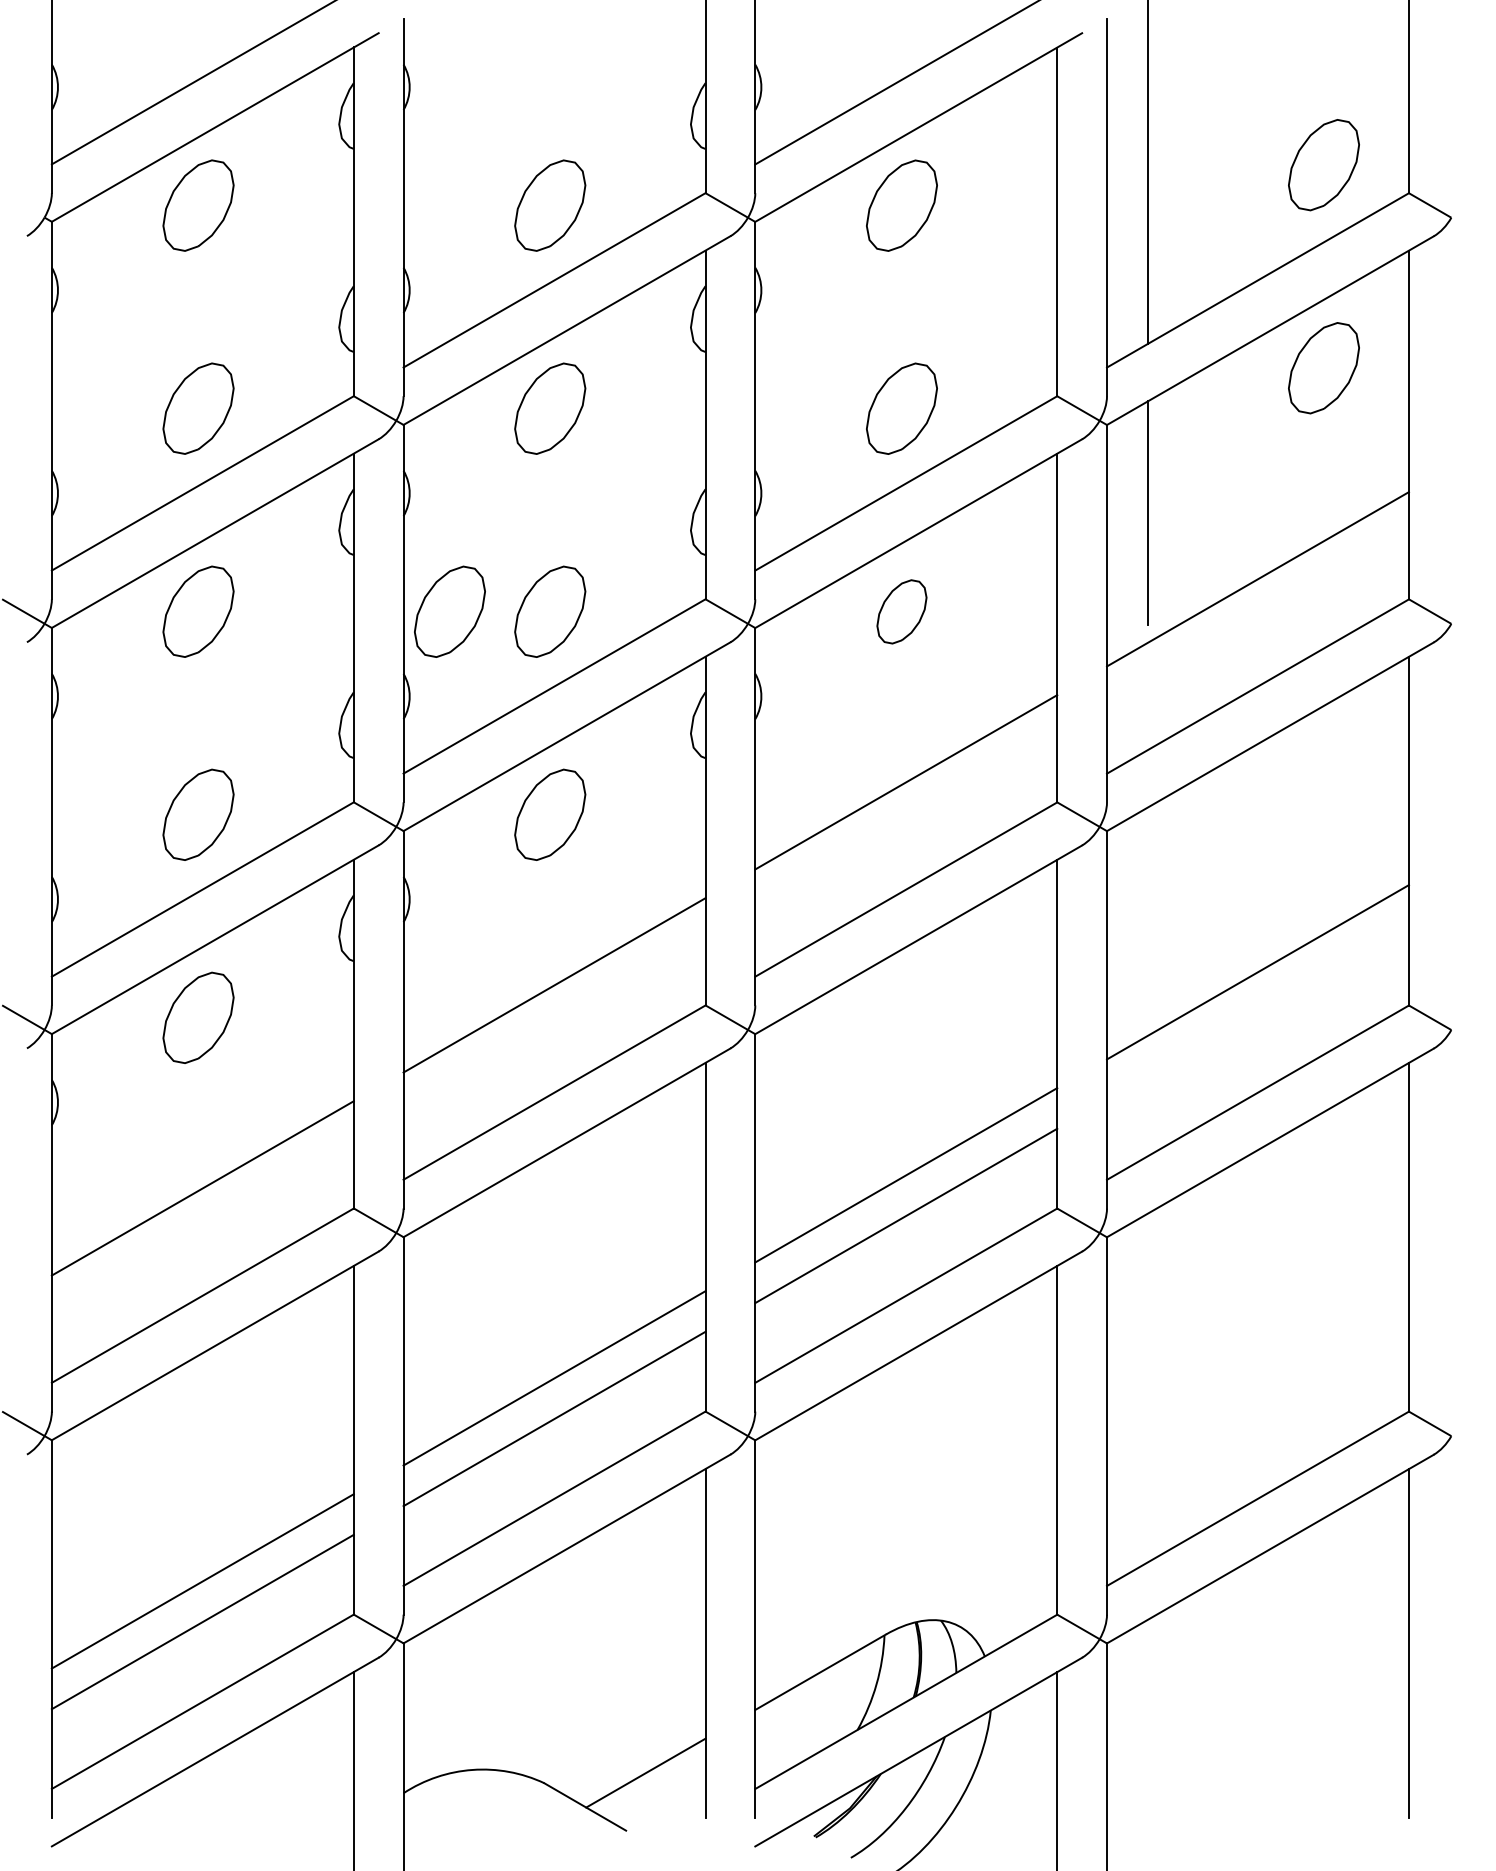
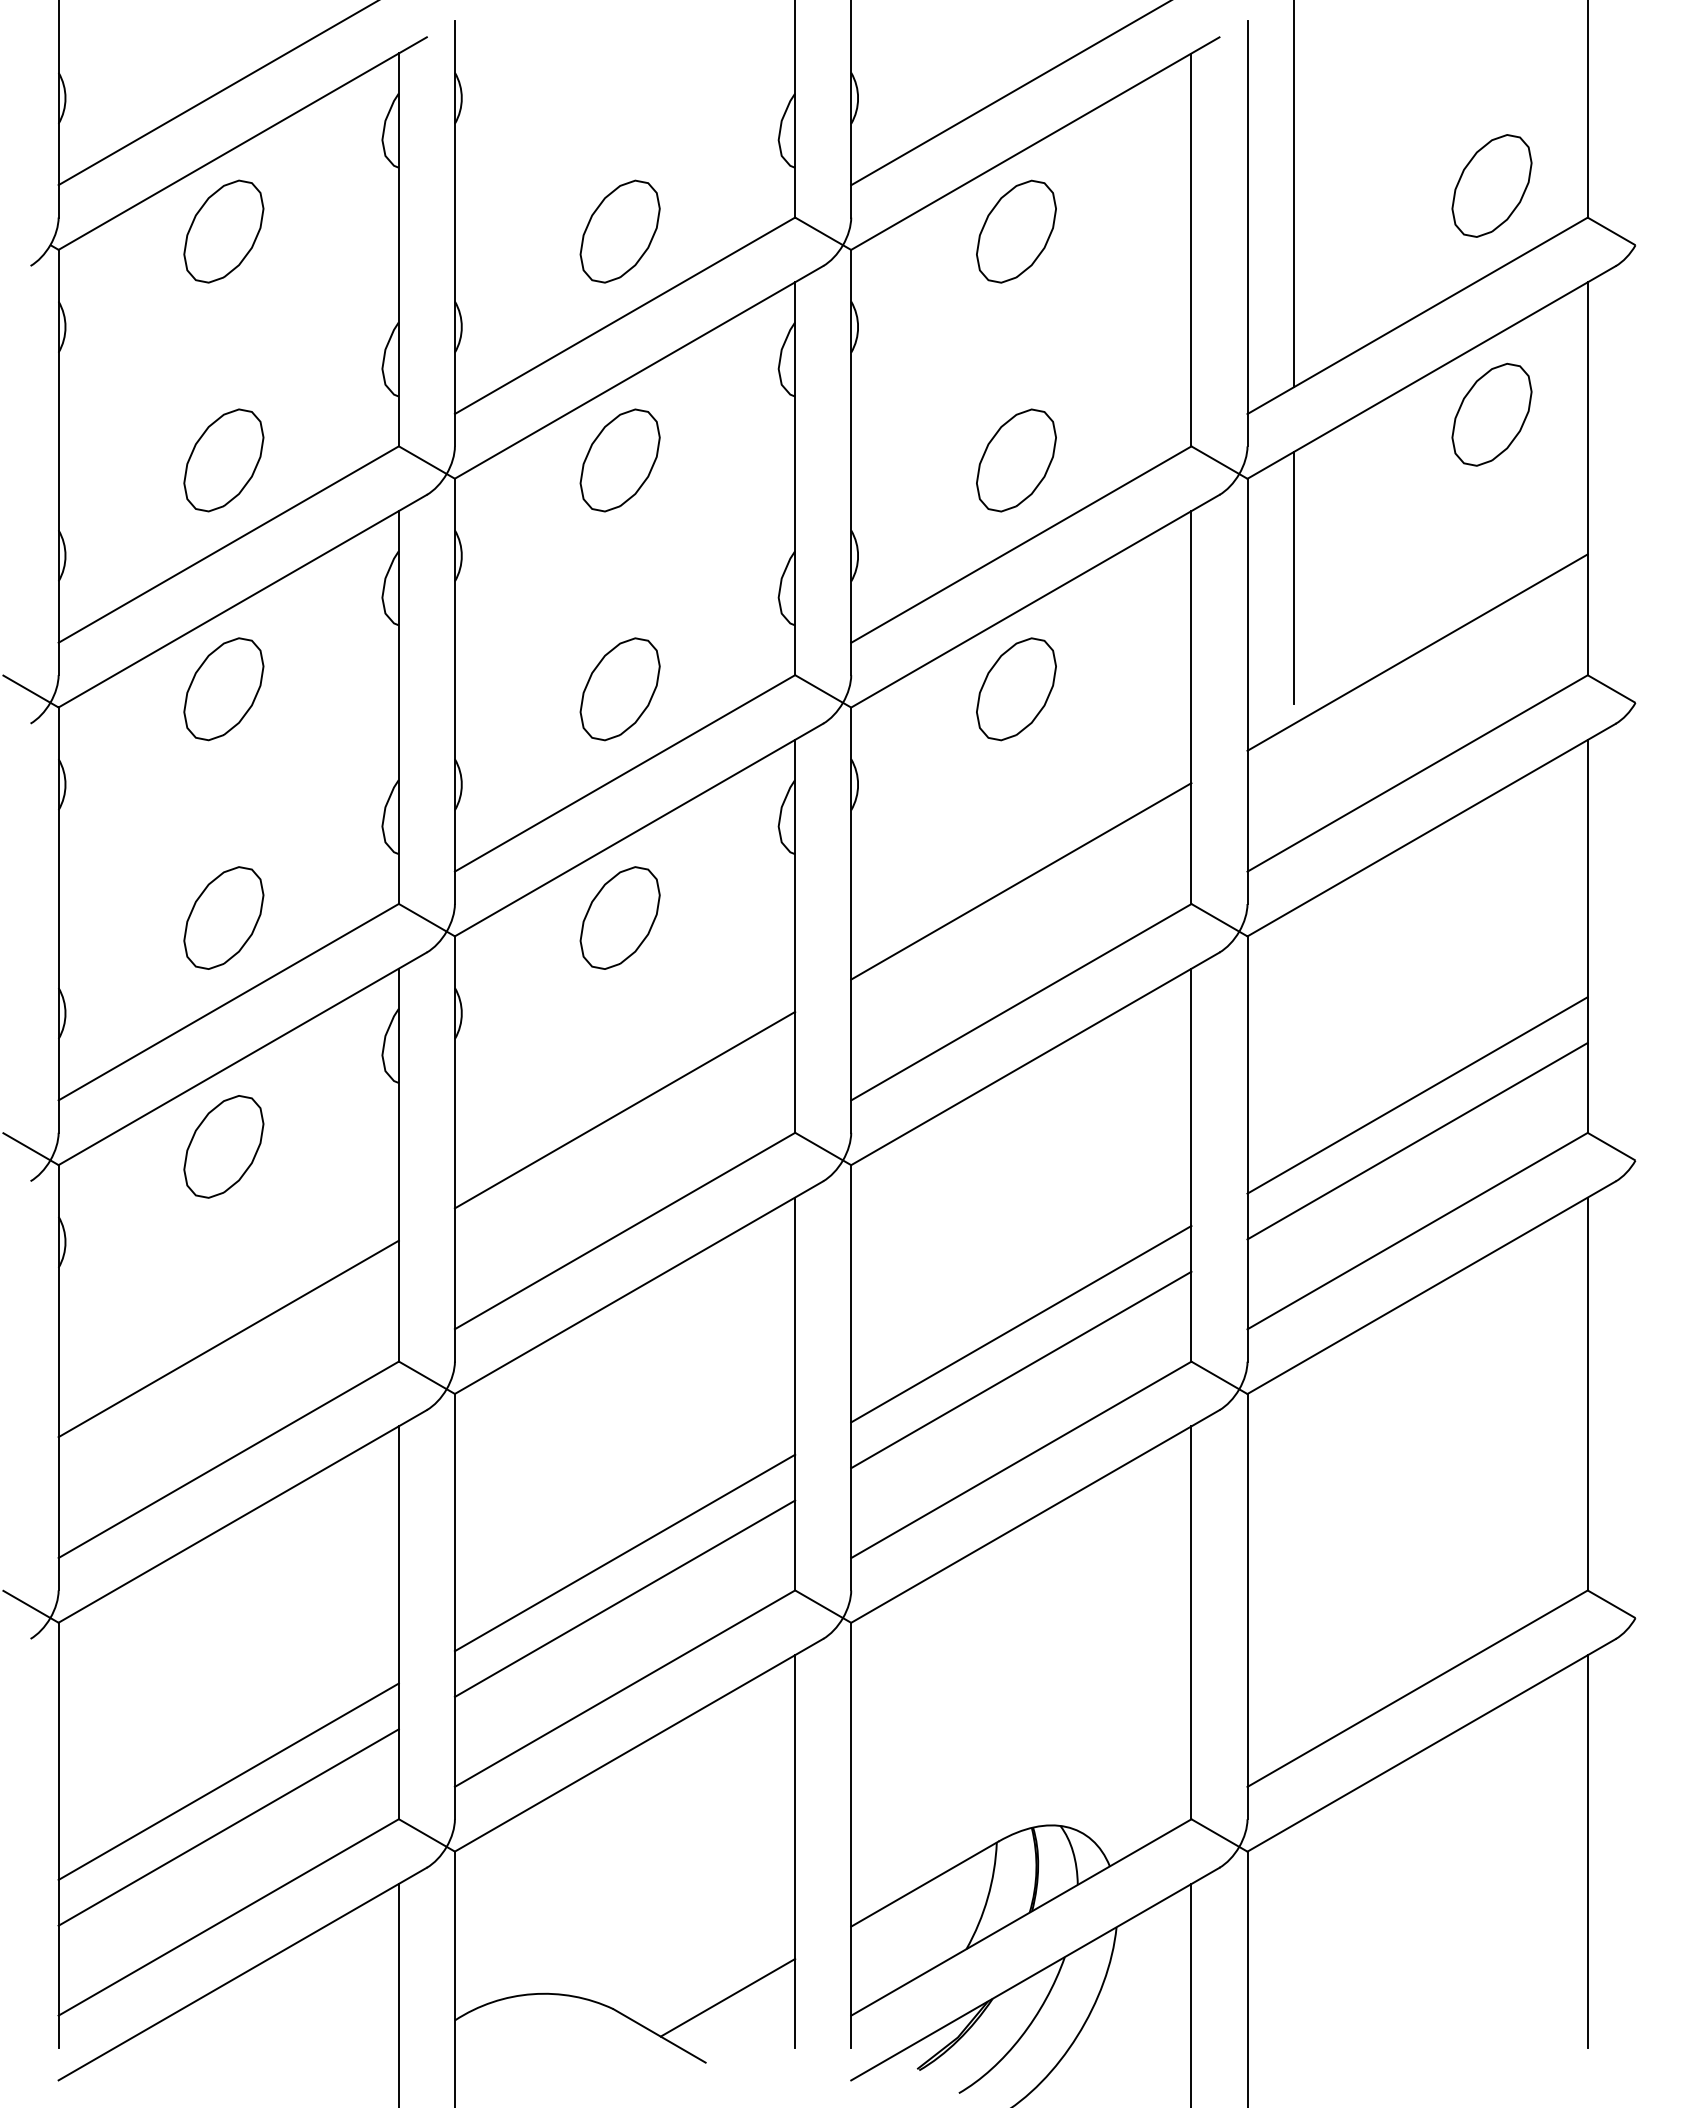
part: (449, 612) -> (506, 689), removed
part: (901, 612) -> (1016, 689), size x1.43
line: (1257, 1013) -> (1417, 1141), added

